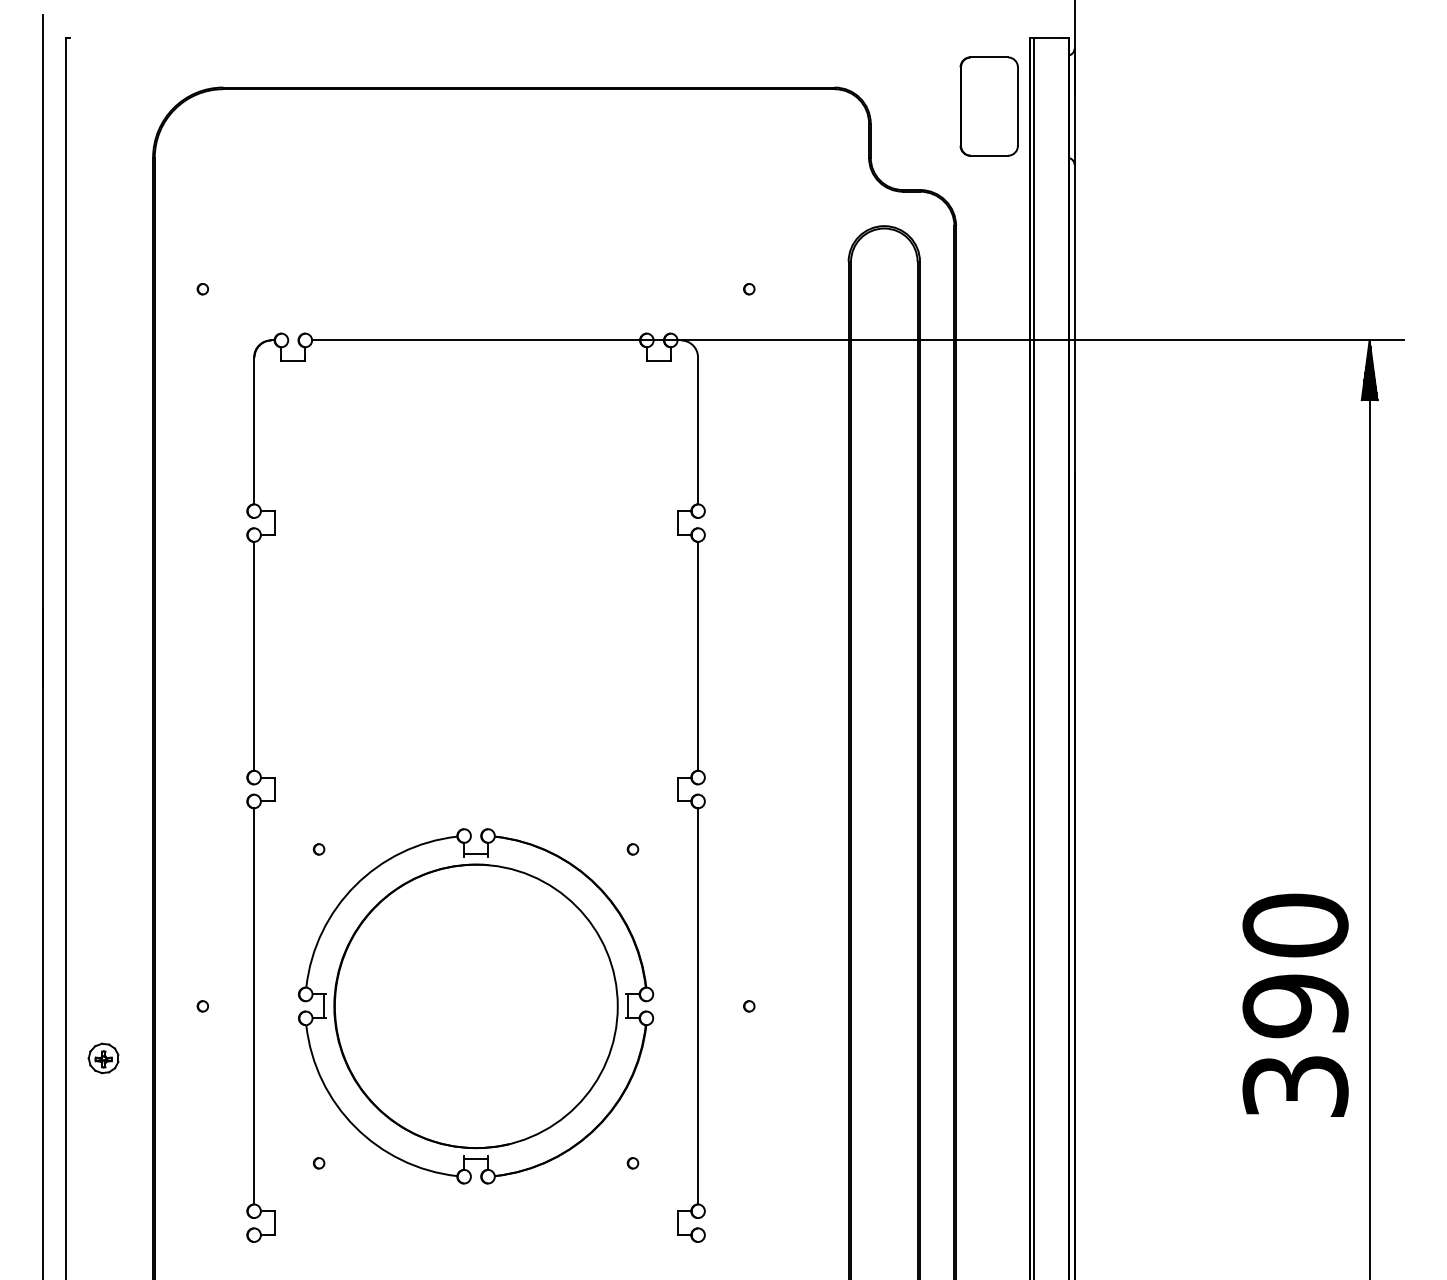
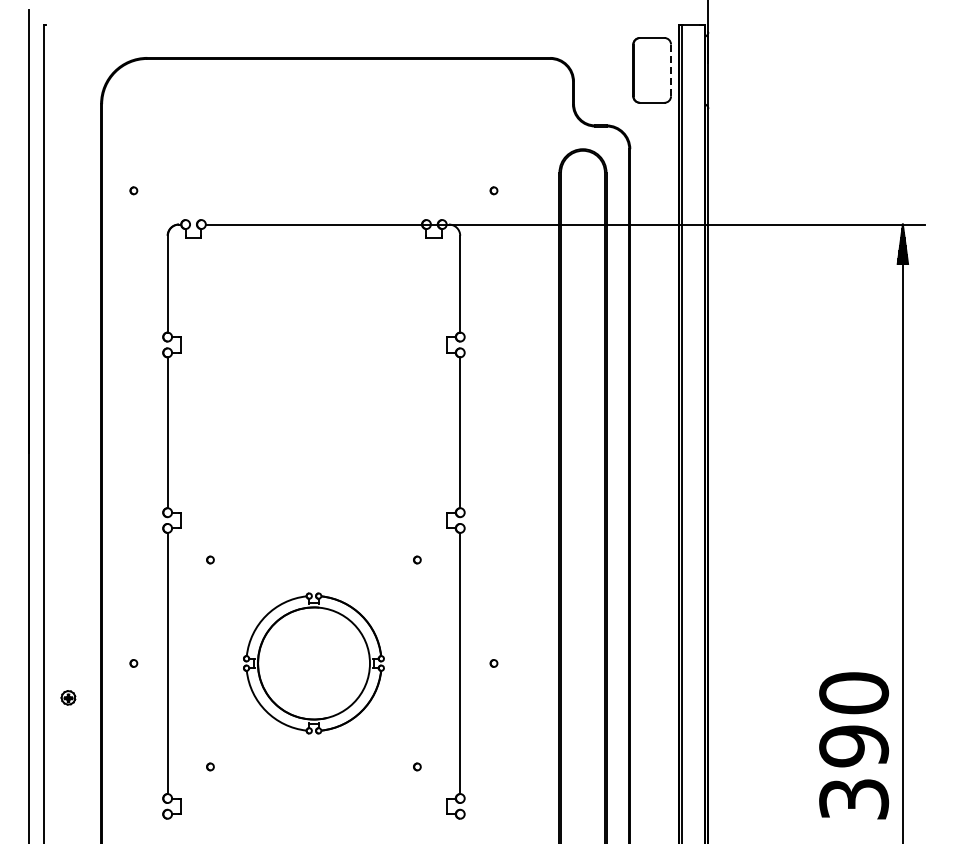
line: (1018, 106) -> (671, 70), solid -> dashed
text: (1296, 1004) -> (854, 745), moved
part: (475, 1006) -> (313, 663), size x0.6
part: (103, 1057) -> (68, 697), size x0.7

